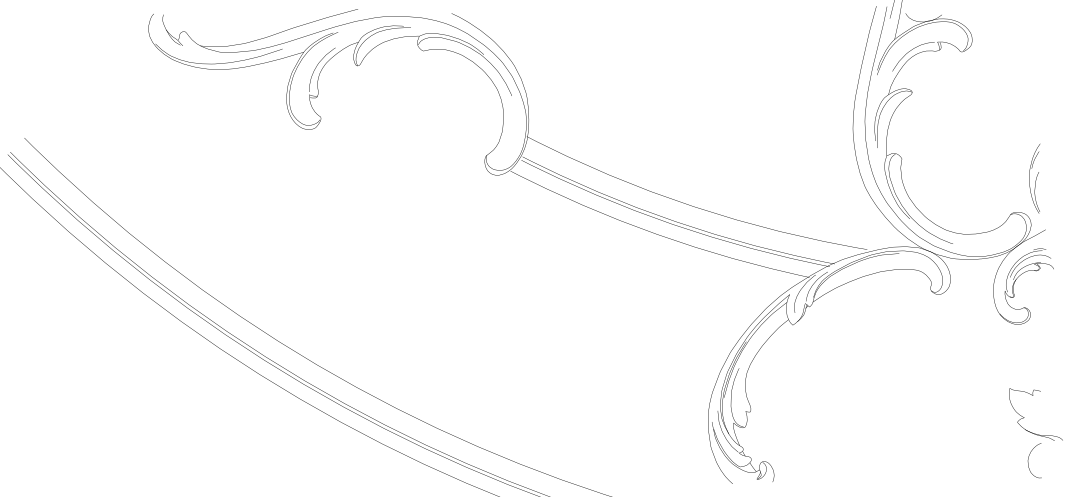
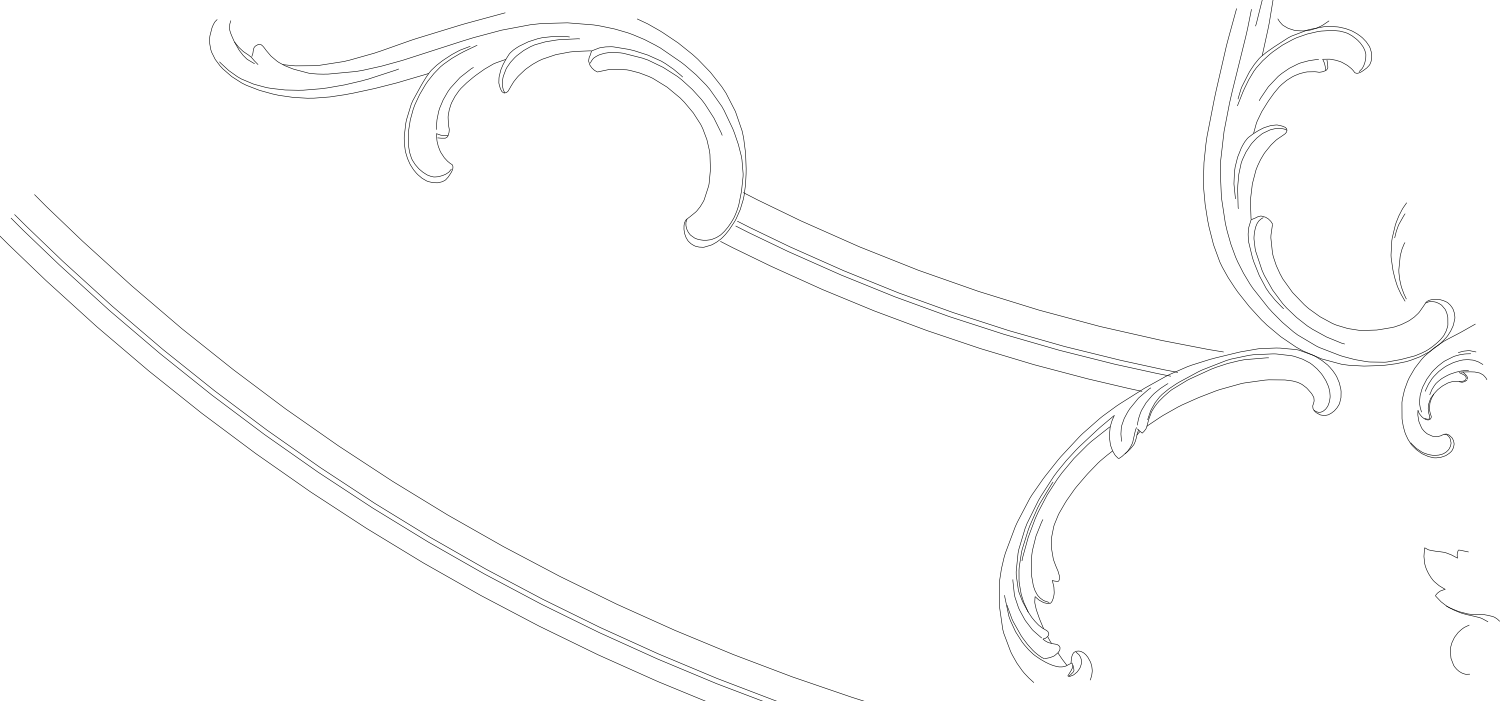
part: (1034, 178) -> (1398, 251), moved

